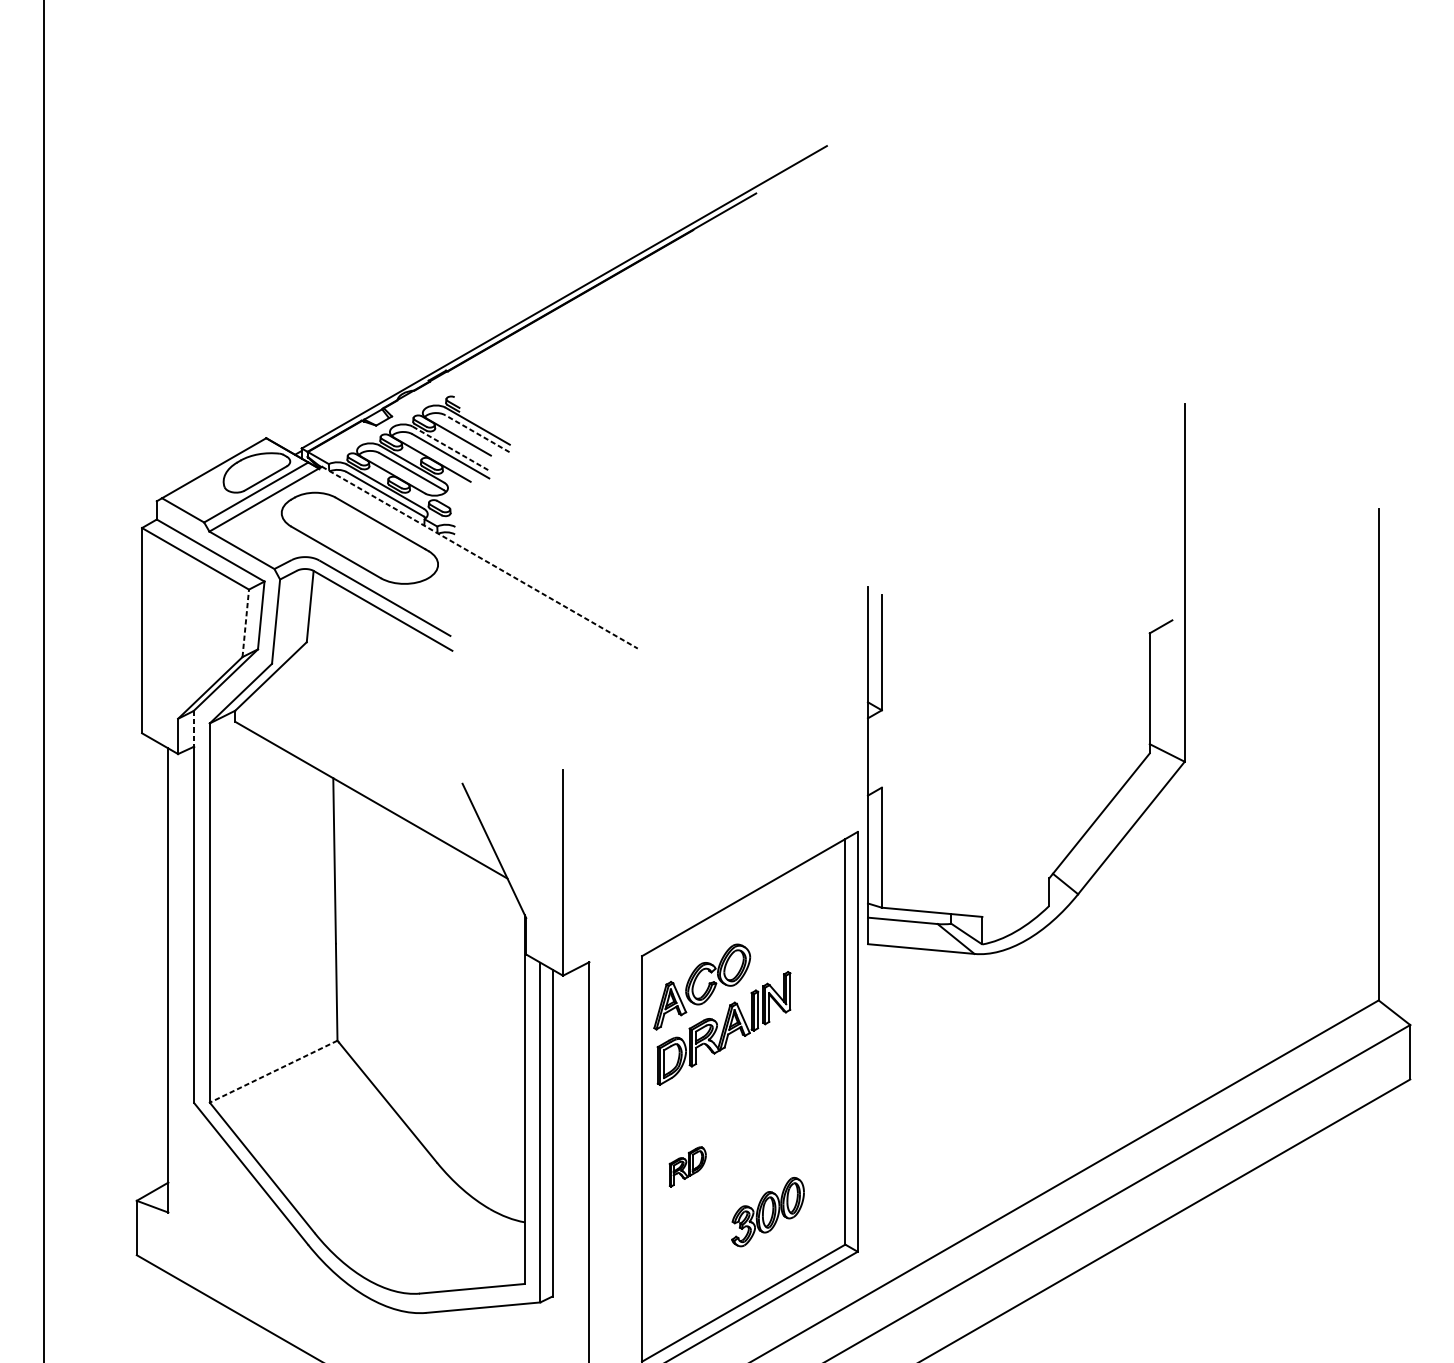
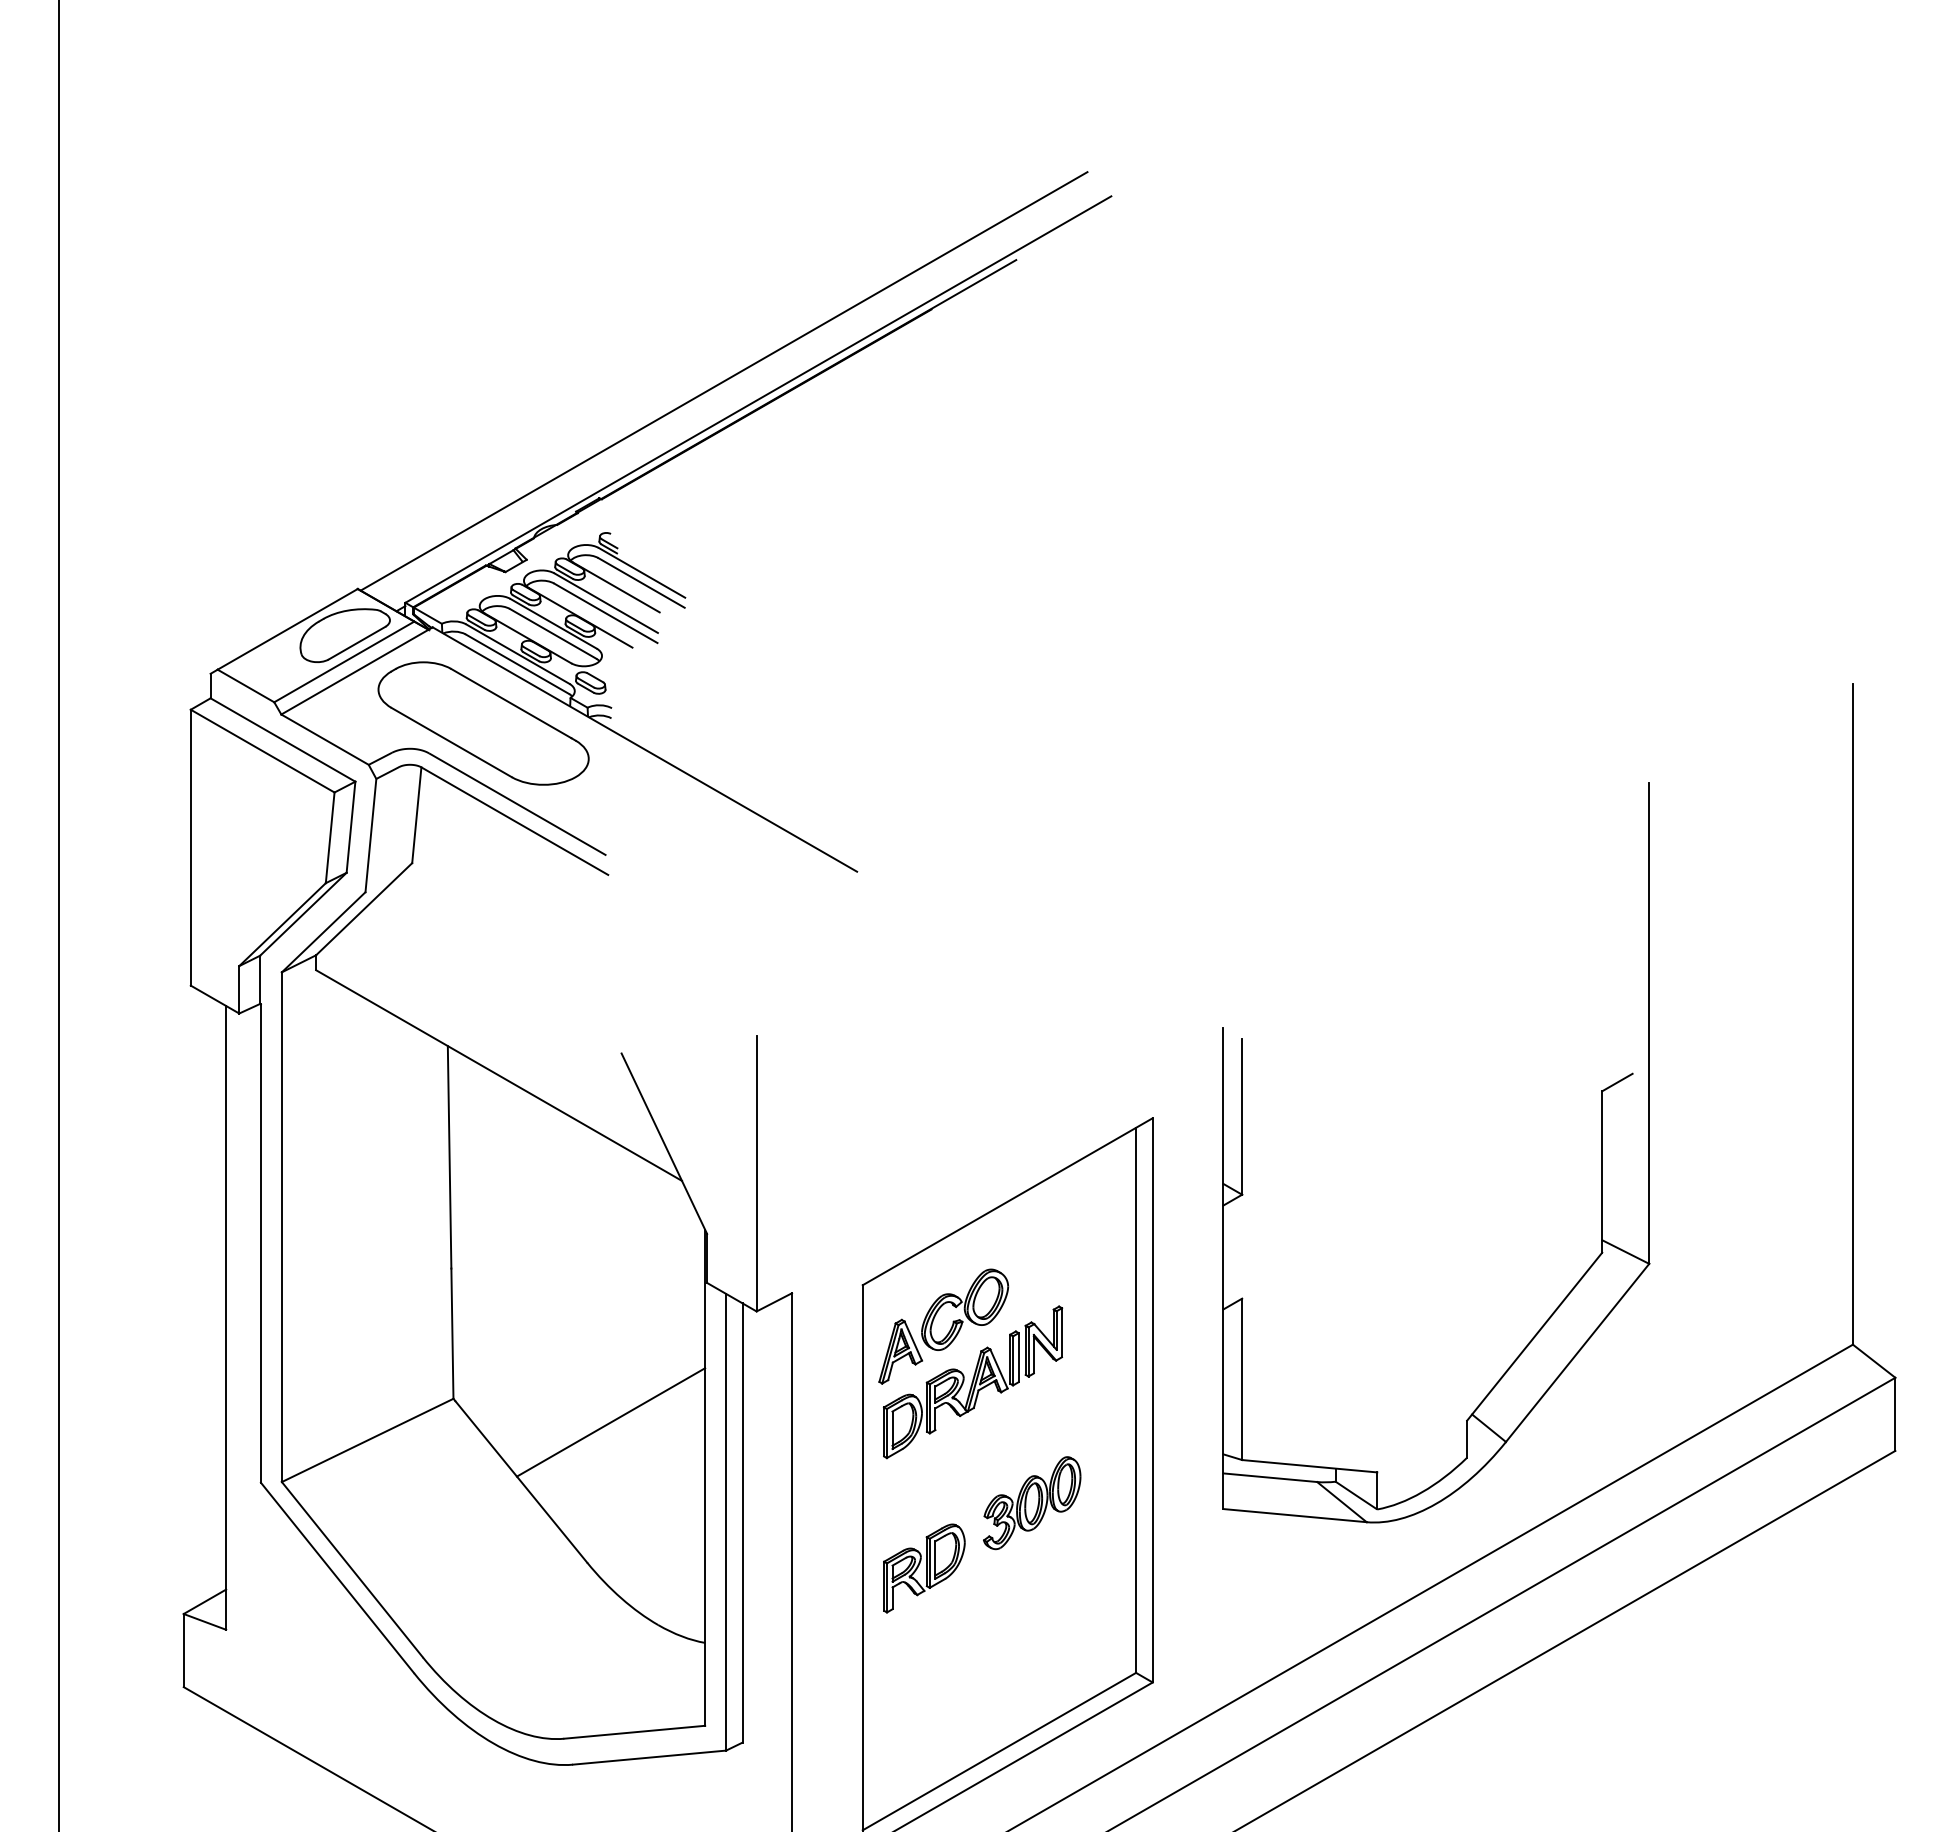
line: (538, 283) -> (723, 381), added
line: (477, 433) -> (641, 582), dashed -> solid
line: (451, 449) -> (606, 603), dashed -> solid
line: (479, 557) -> (644, 749), dashed -> solid
line: (246, 623) -> (330, 837), dashed -> solid
part: (1149, 678) -> (1601, 1152), moved
line: (193, 729) -> (260, 980), dashed -> solid
line: (454, 1058) -> (610, 1422), added
line: (273, 1071) -> (367, 1440), dashed -> solid
part: (687, 1166) -> (924, 1568), size x1.67
part: (768, 1212) -> (1032, 1503), moved

